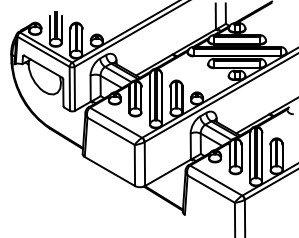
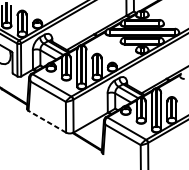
line: (109, 171) -> (47, 121), solid -> dashed

